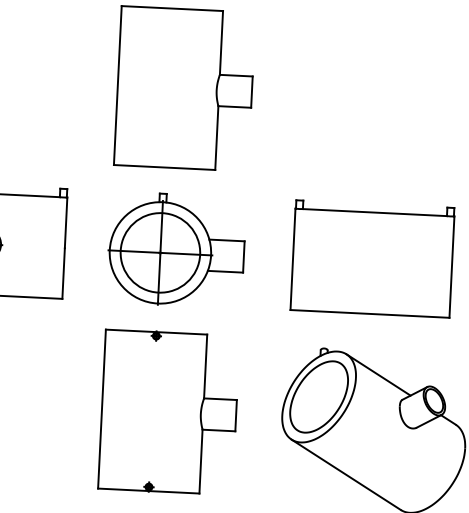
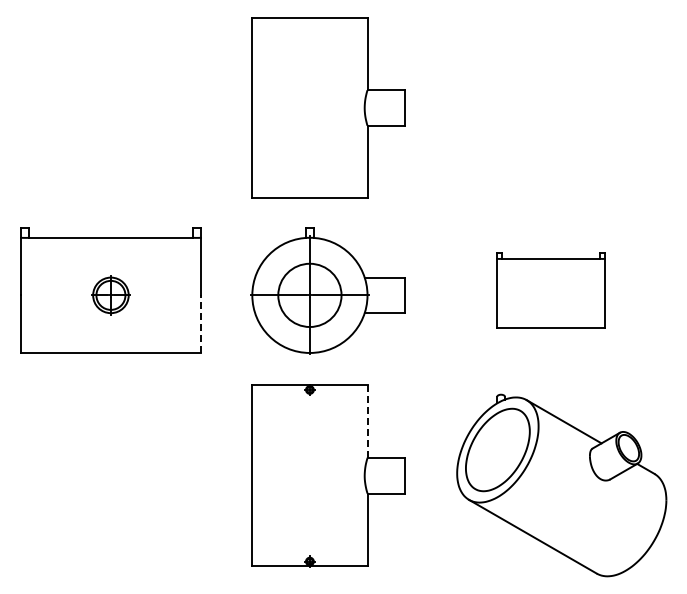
circle: (160, 252) -> (309, 295), size x0.7
part: (372, 258) -> (550, 290), size x0.6
line: (63, 273) -> (201, 324), solid -> dashed
line: (205, 366) -> (367, 421), solid -> dashed

